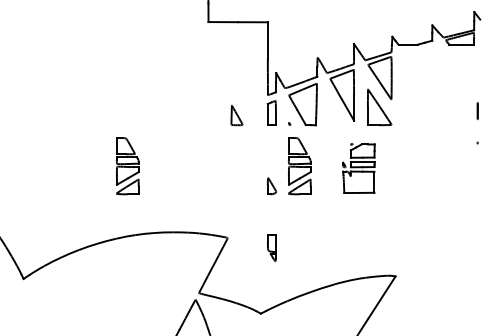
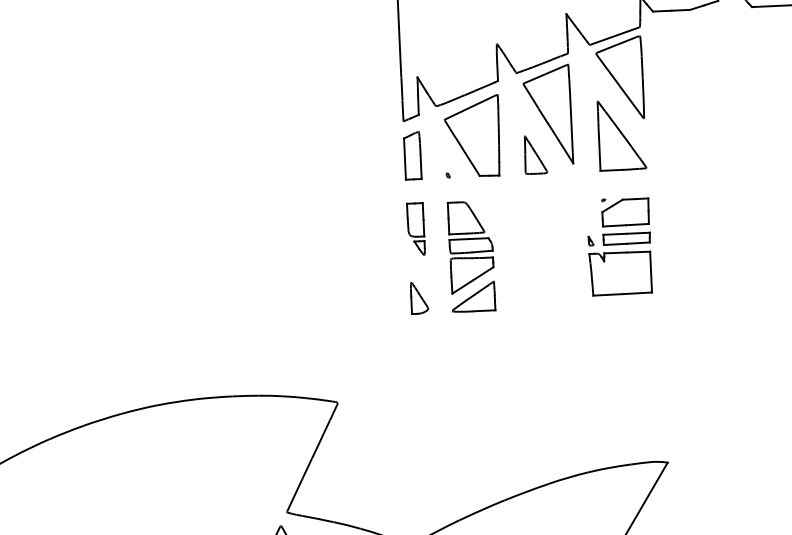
part: (236, 115) -> (534, 154), moved
part: (127, 166) -> (136, 272), removed
part: (358, 168) -> (618, 246), moved
part: (271, 247) -> (415, 228), moved

